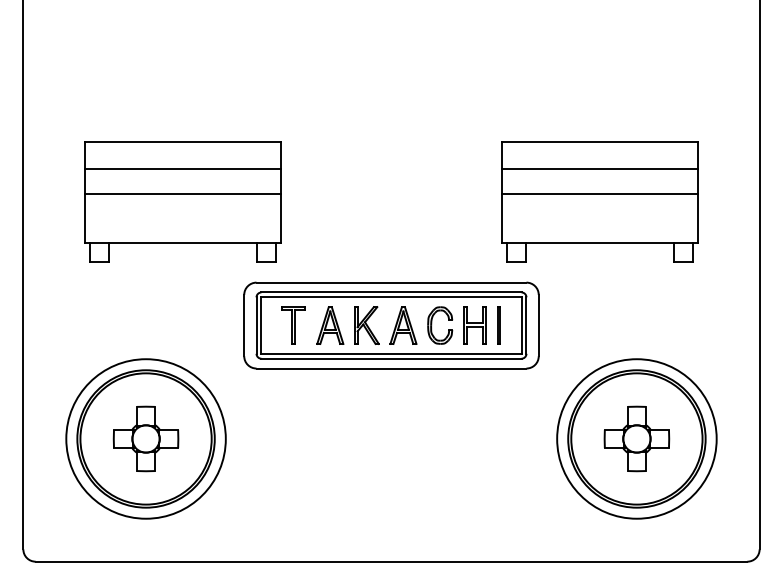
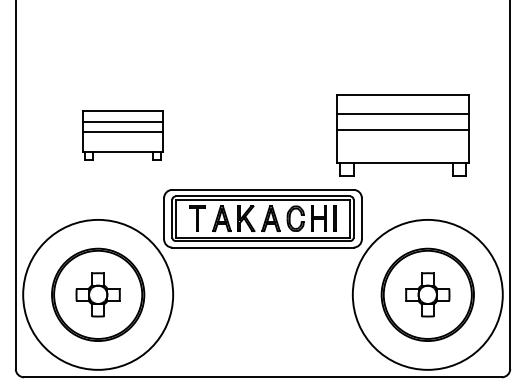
part: (182, 201) -> (122, 135), size x0.6
circle: (145, 438) -> (97, 294), size x1.4
circle: (636, 438) -> (427, 294), size x1.4

